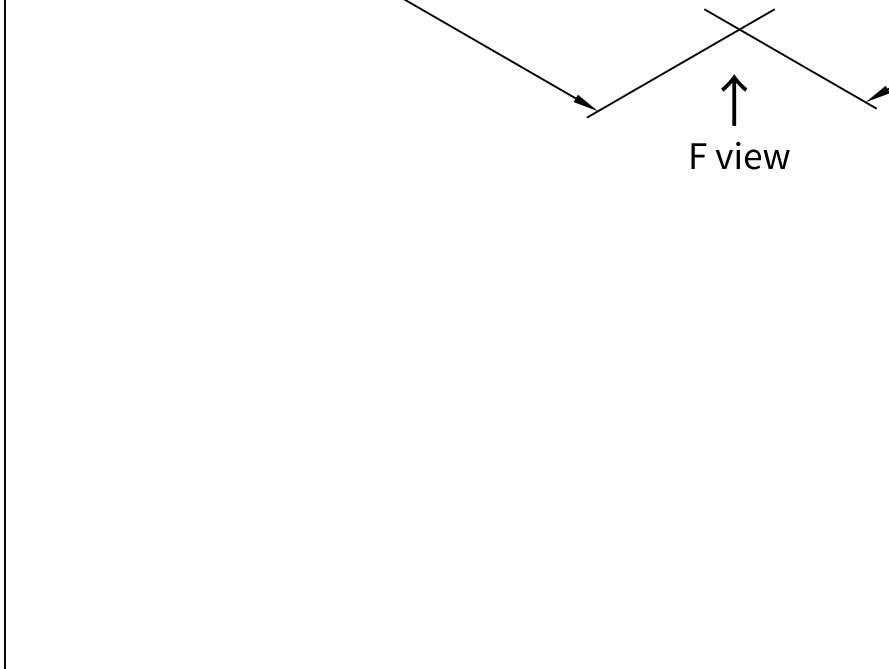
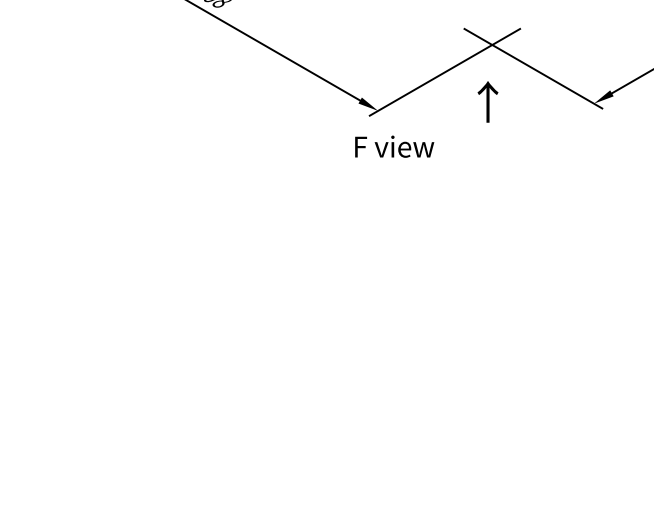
text: (740, 155) -> (394, 146), moved

